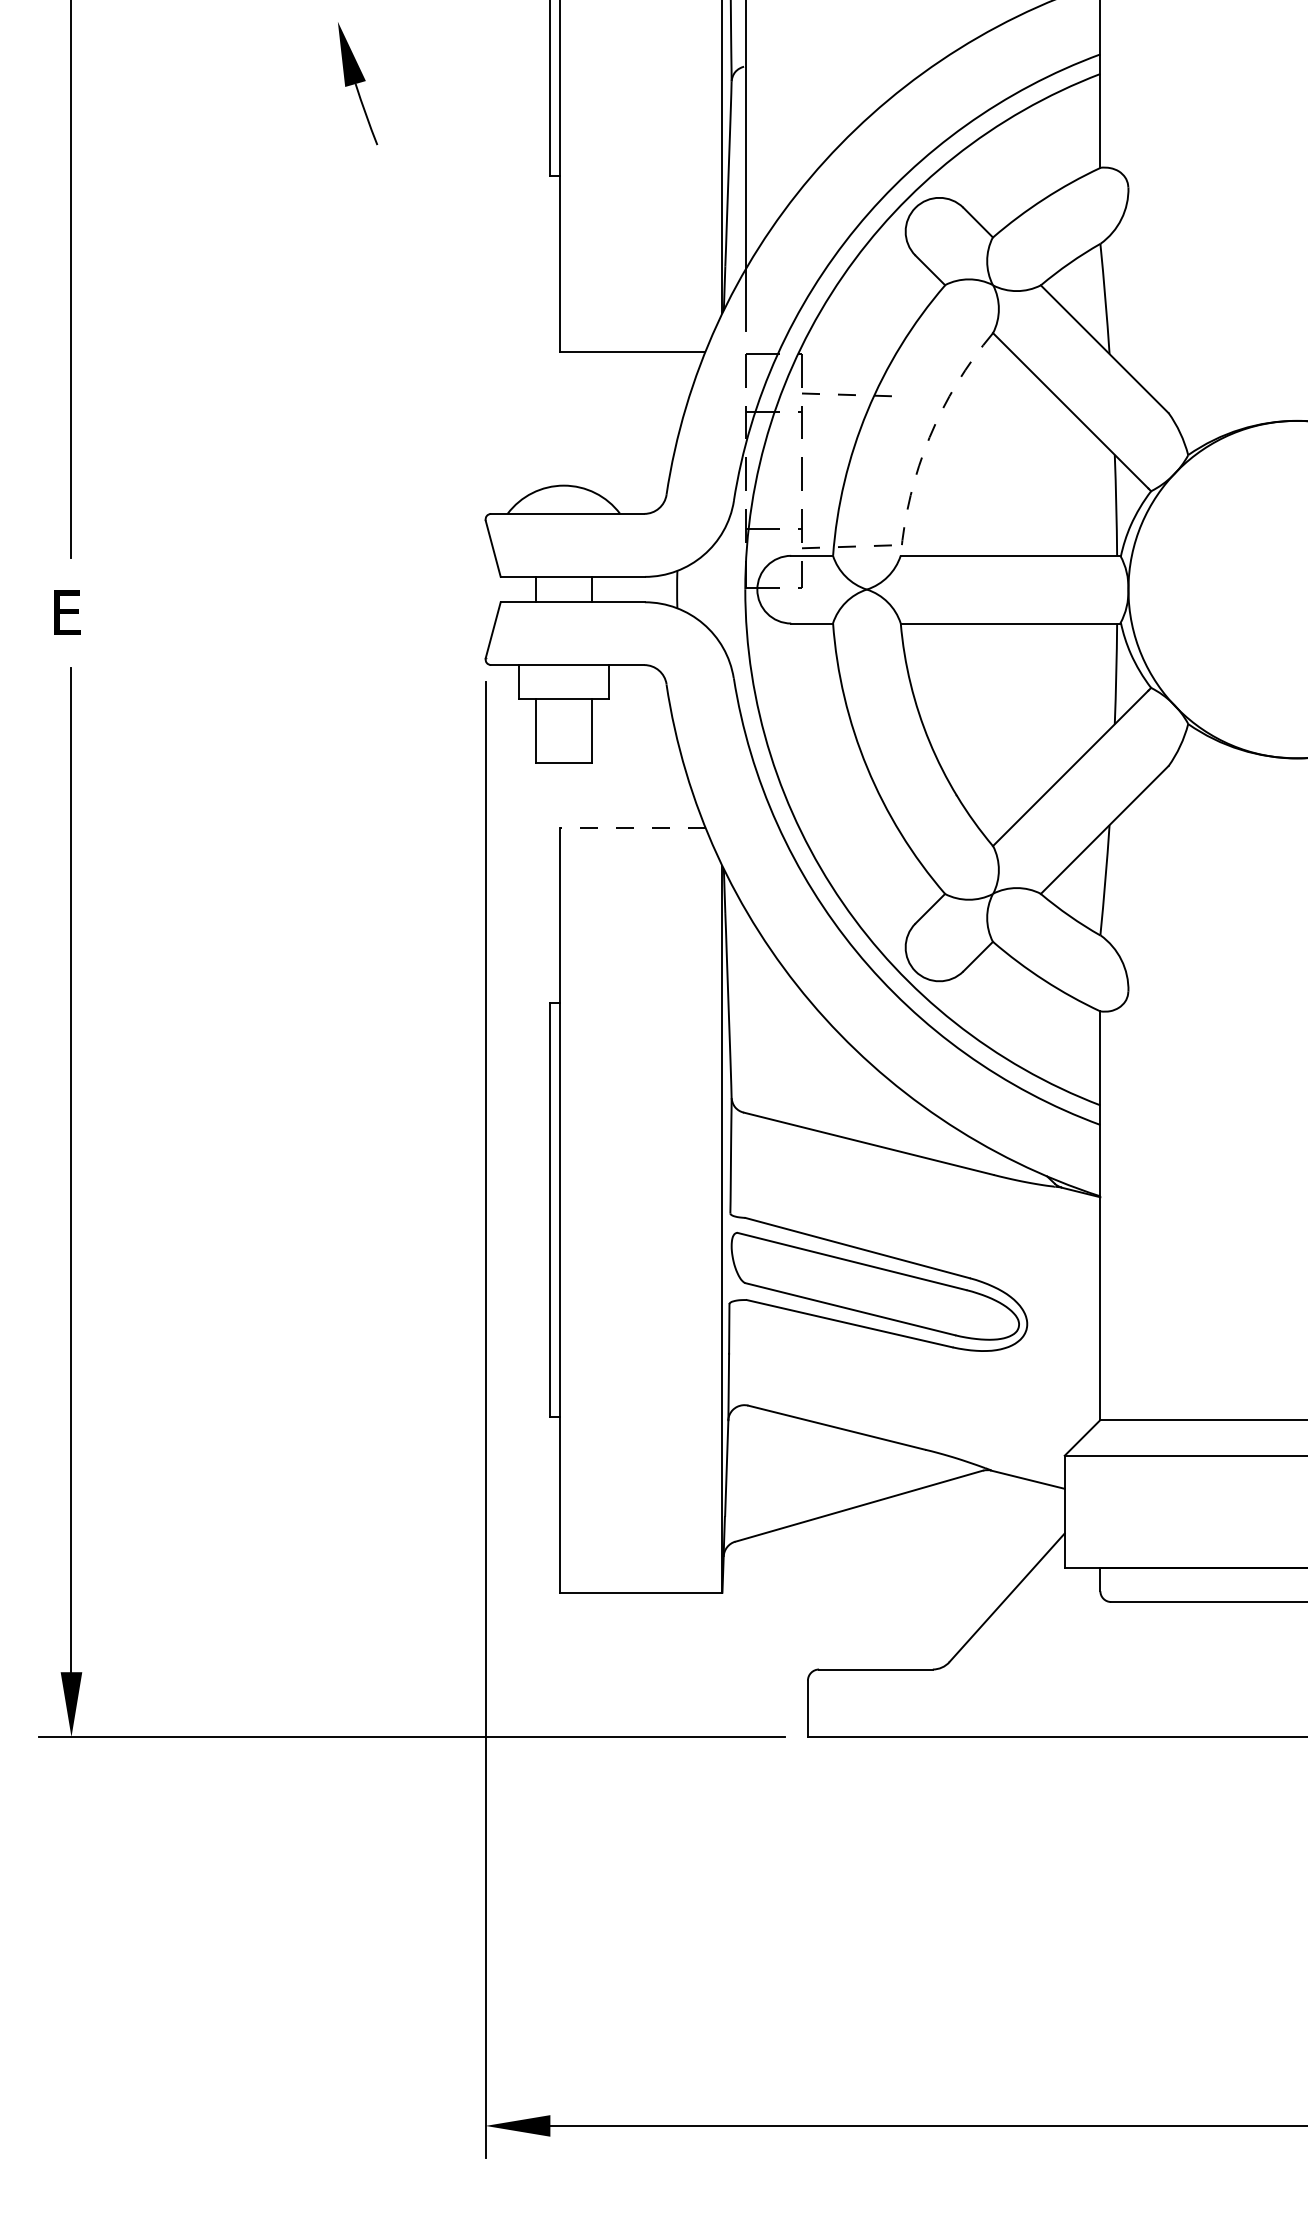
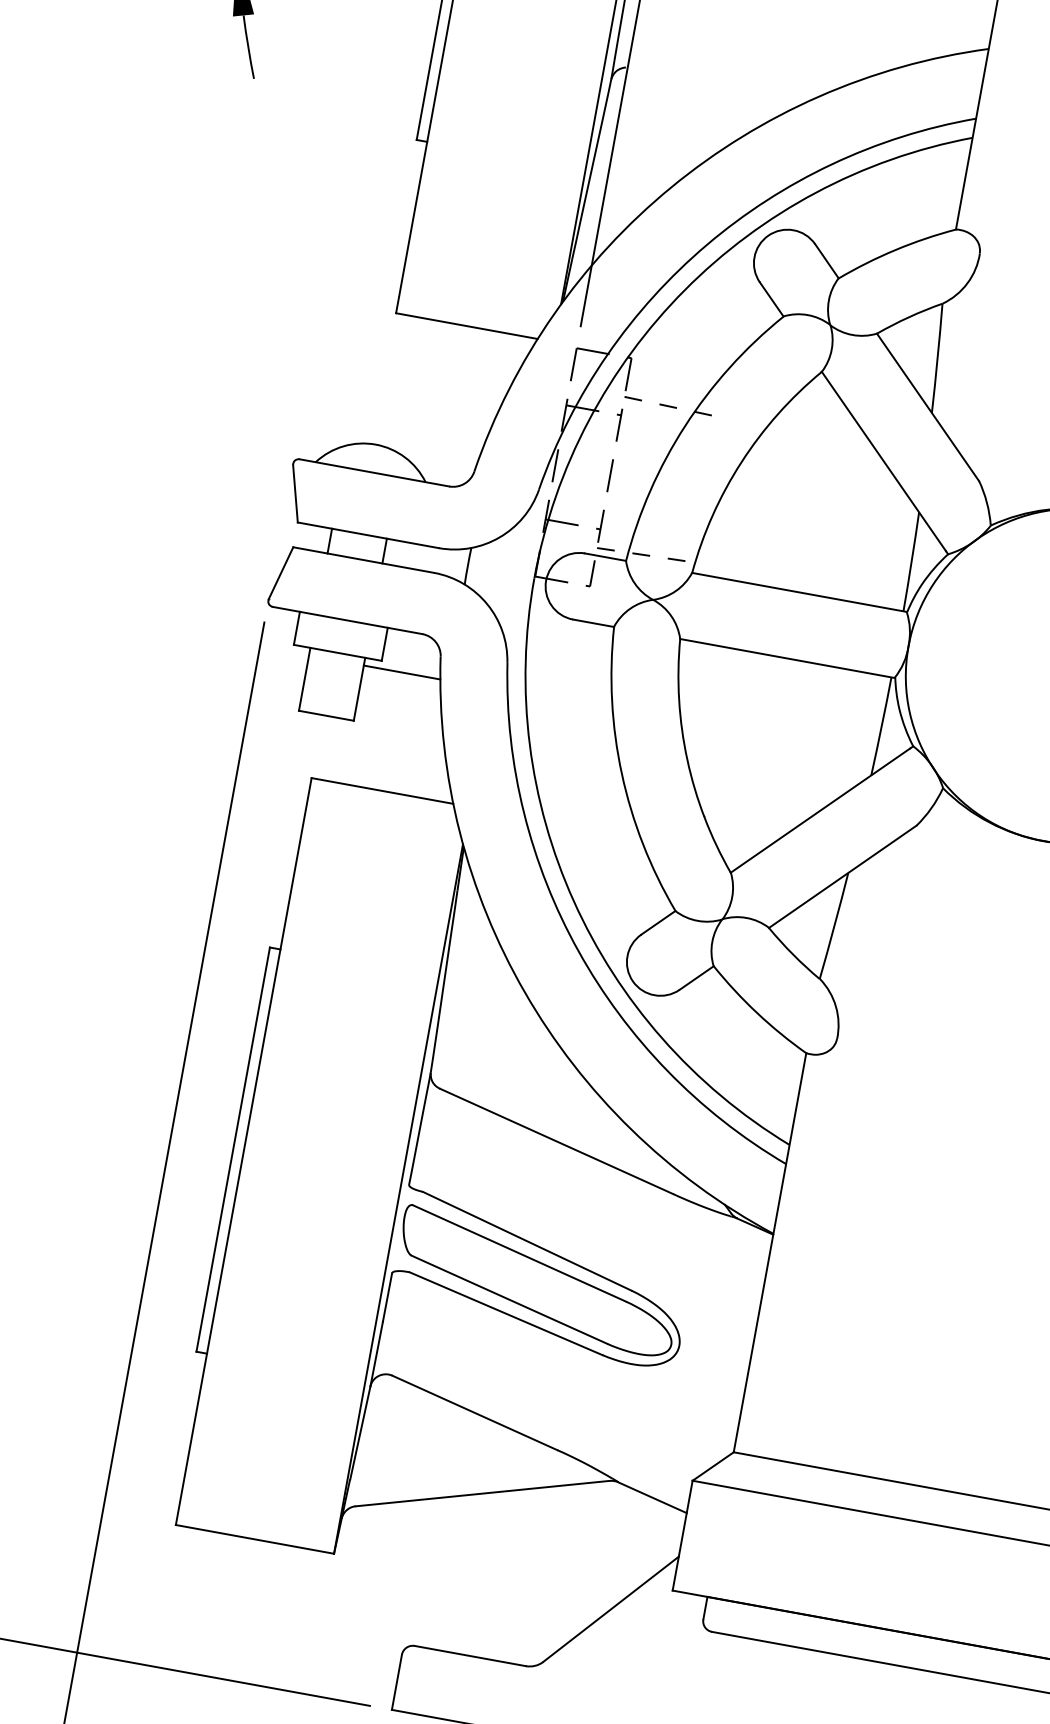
arc: (929, 437) -> (741, 462), dashed -> solid
line: (630, 706) -> (401, 672), added
line: (632, 827) -> (382, 790), dashed -> solid

